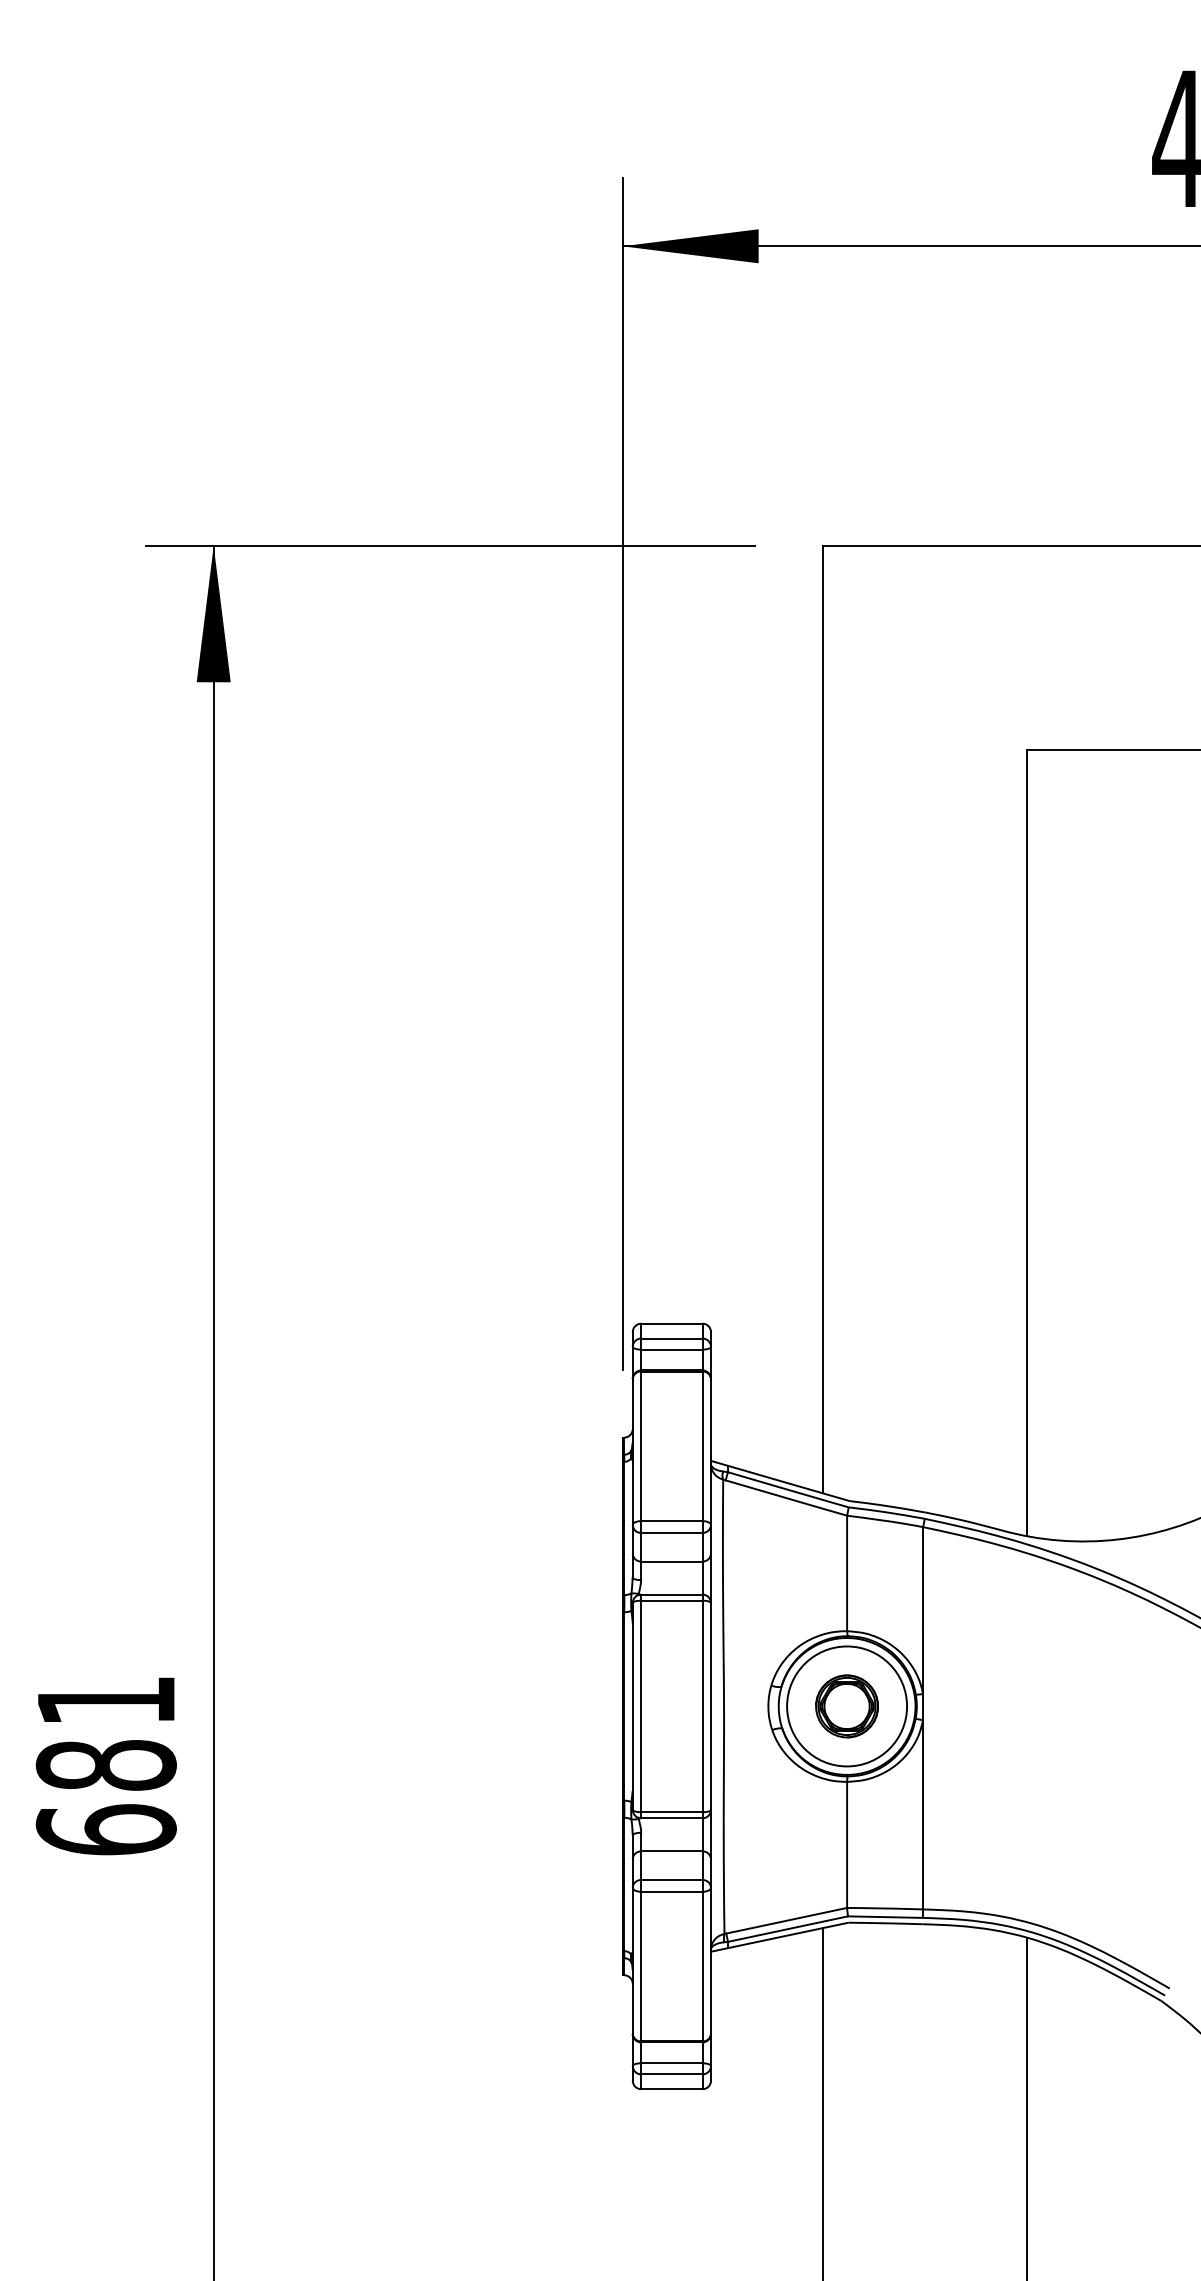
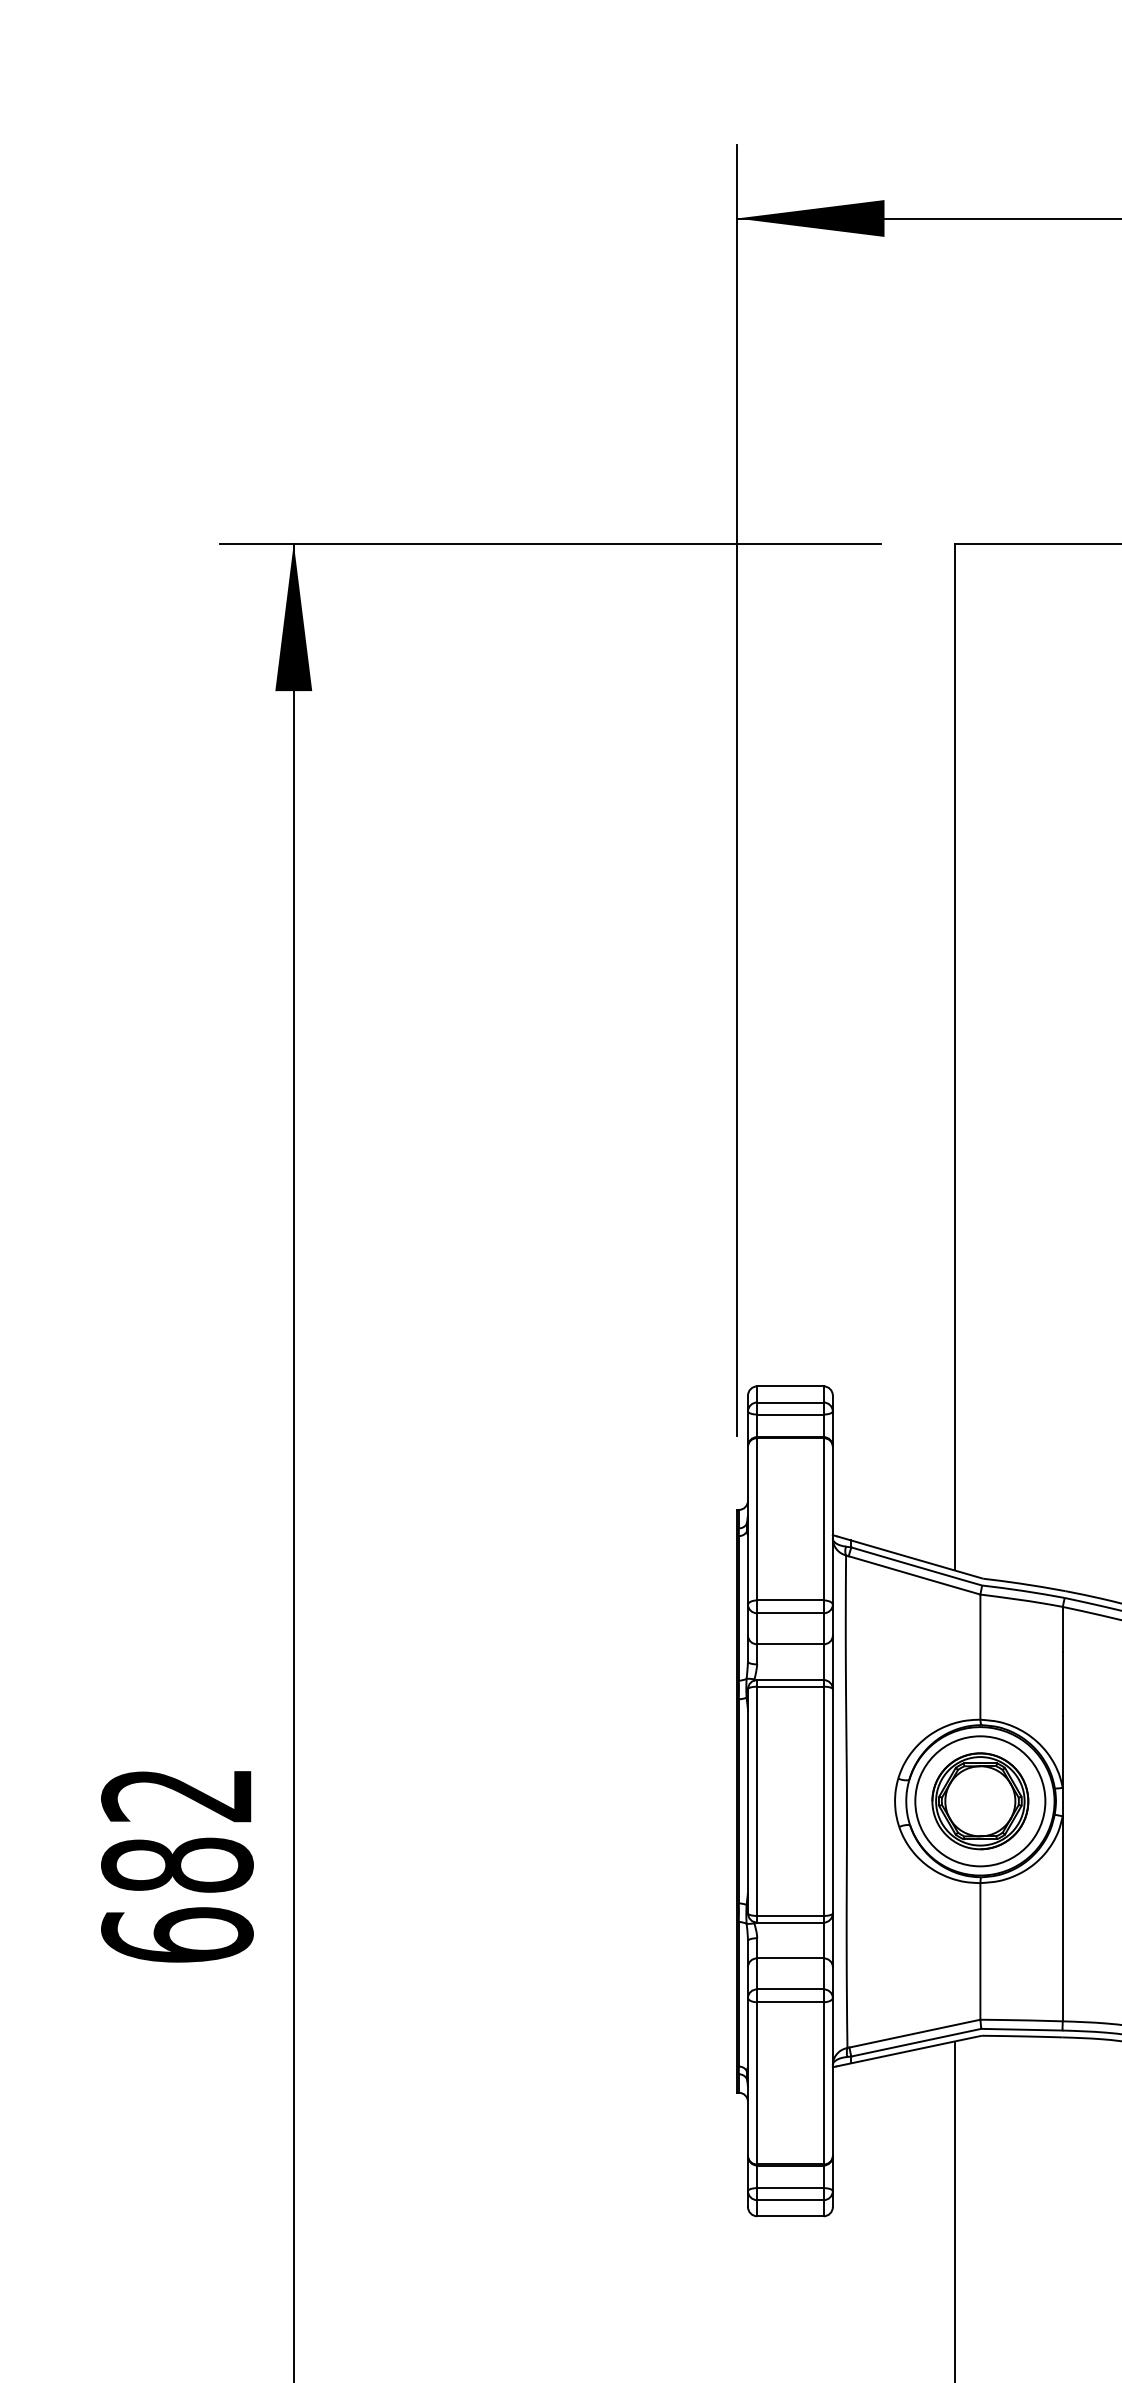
text: (104, 1701) -> (175, 1795), 681 -> 682
part: (846, 1706) -> (979, 1801), size x1.43

